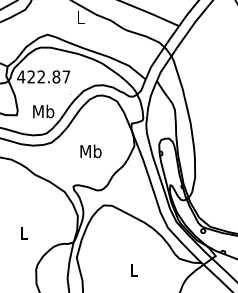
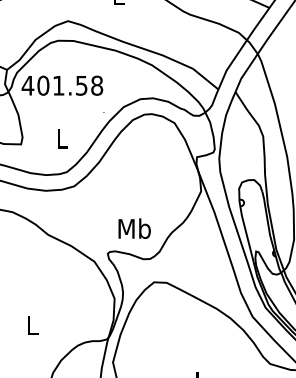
text: (48, 76) -> (69, 85), 422.87 -> 401.58
text: (43, 111) -> (61, 138), Mb -> L
text: (90, 151) -> (133, 228), moved

